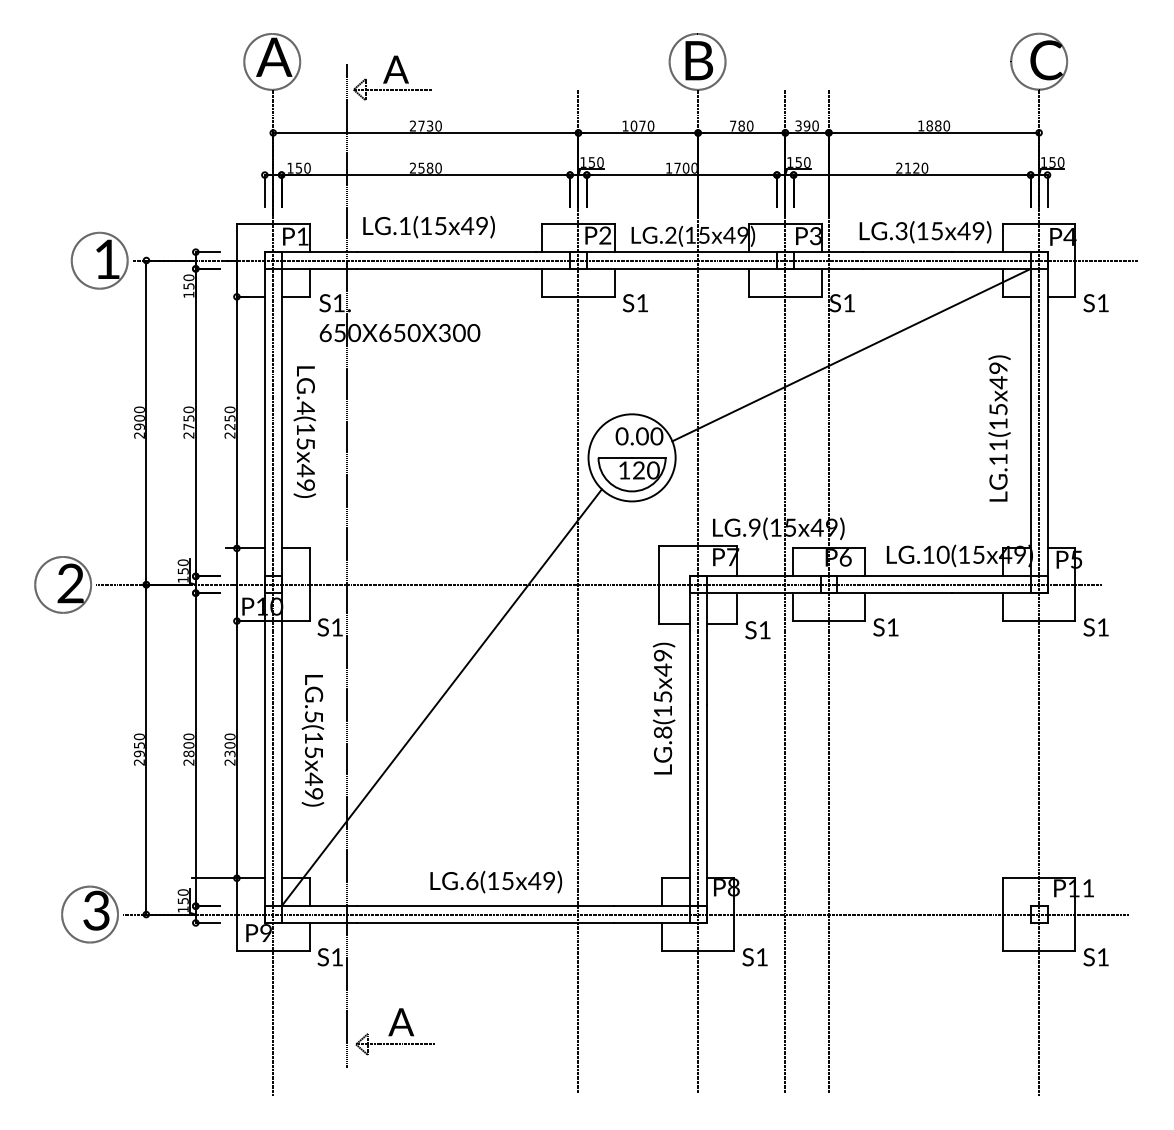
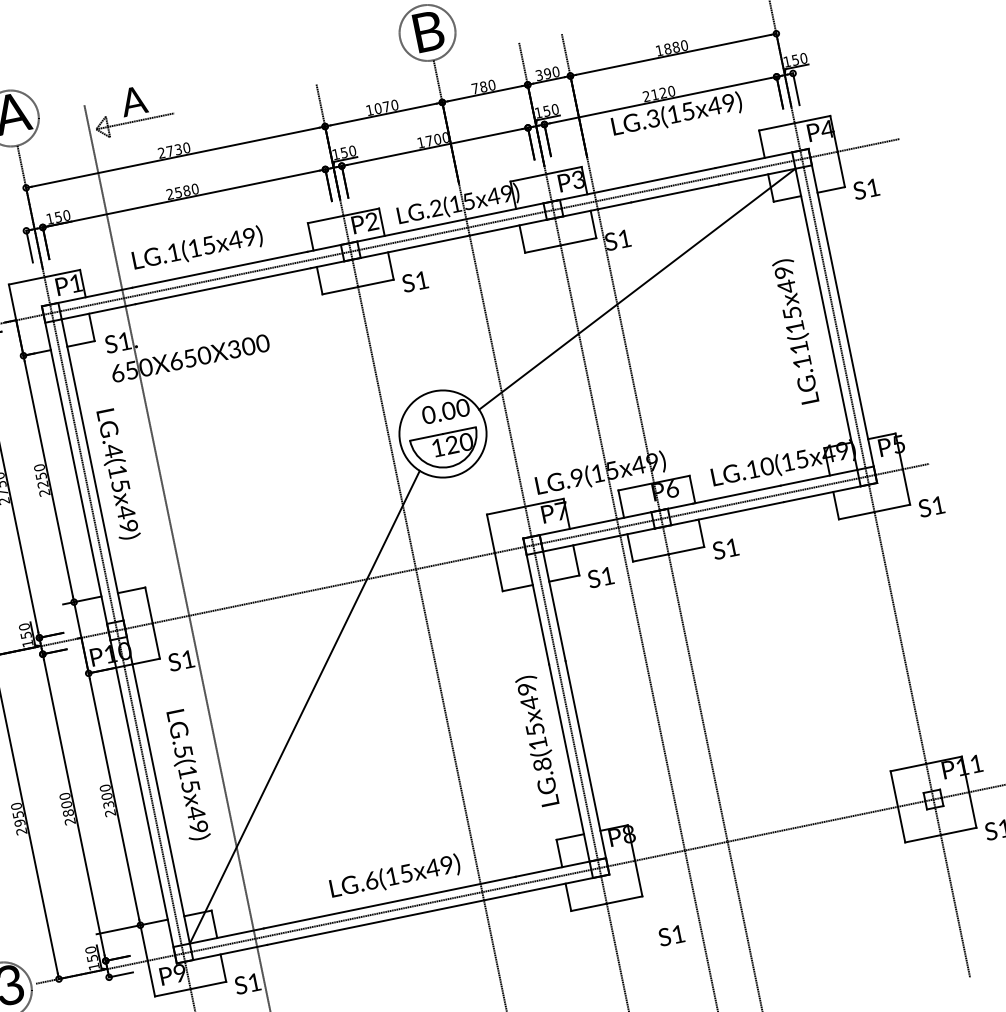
text: (925, 232) -> (677, 115), moved
text: (663, 708) -> (538, 740), moved
text: (754, 957) -> (671, 936), moved

